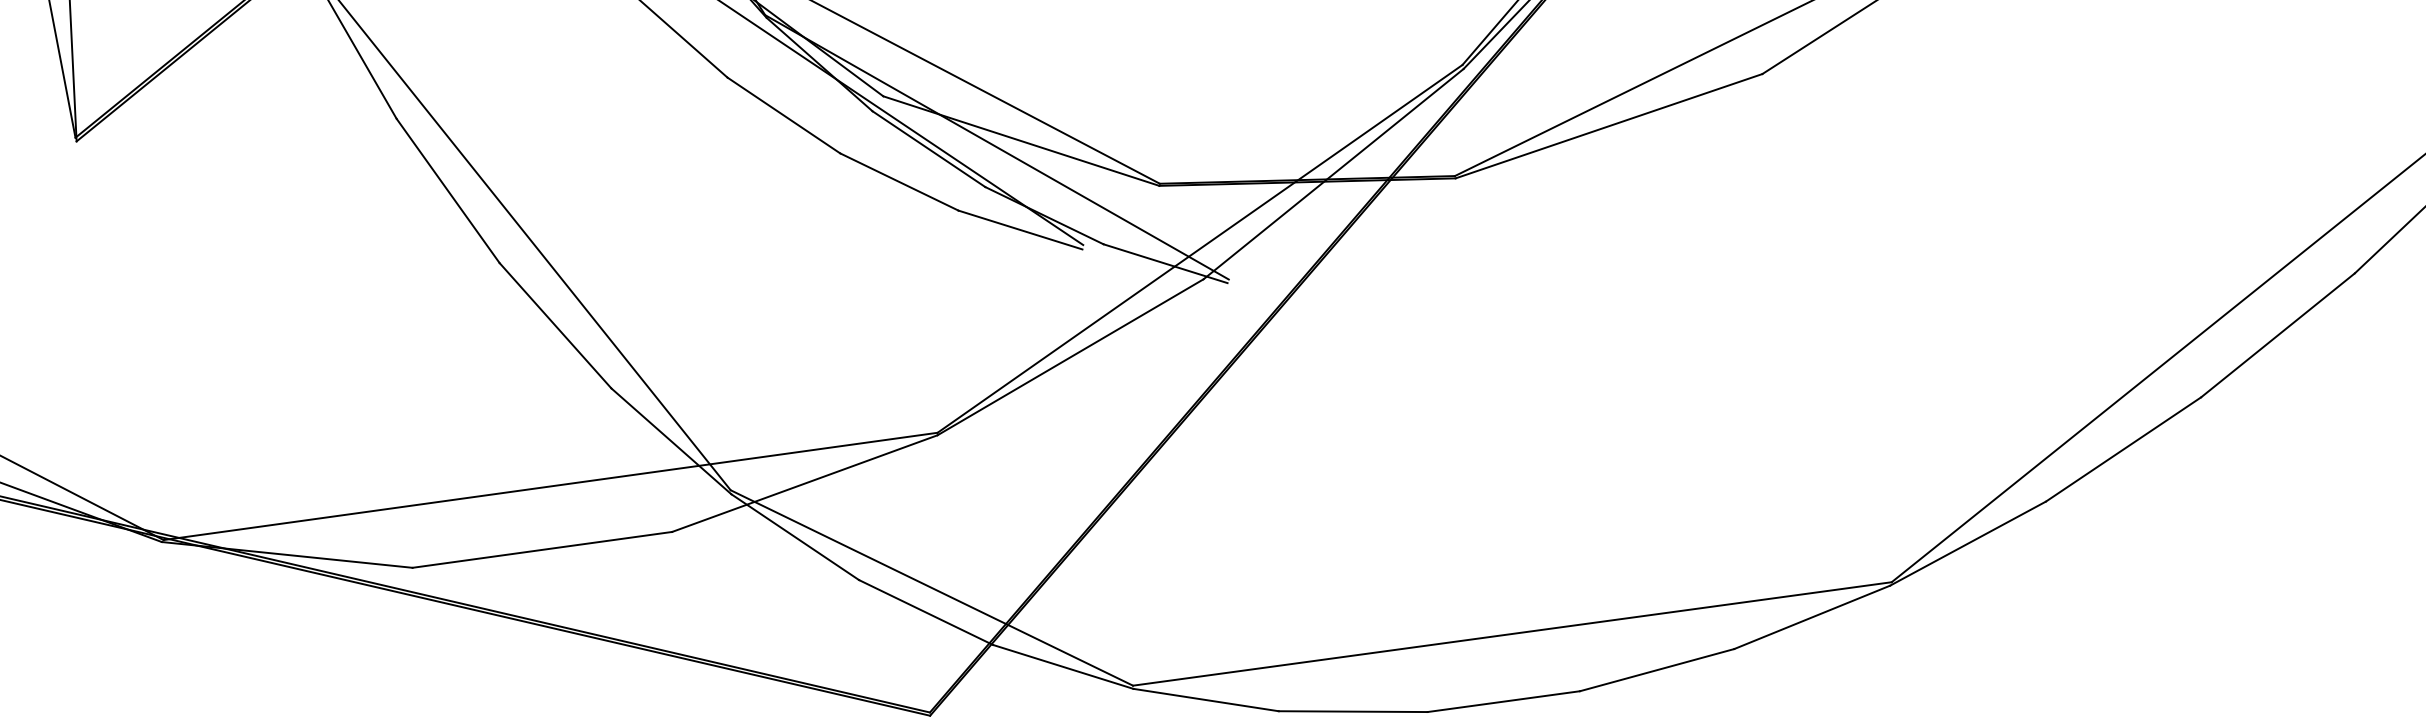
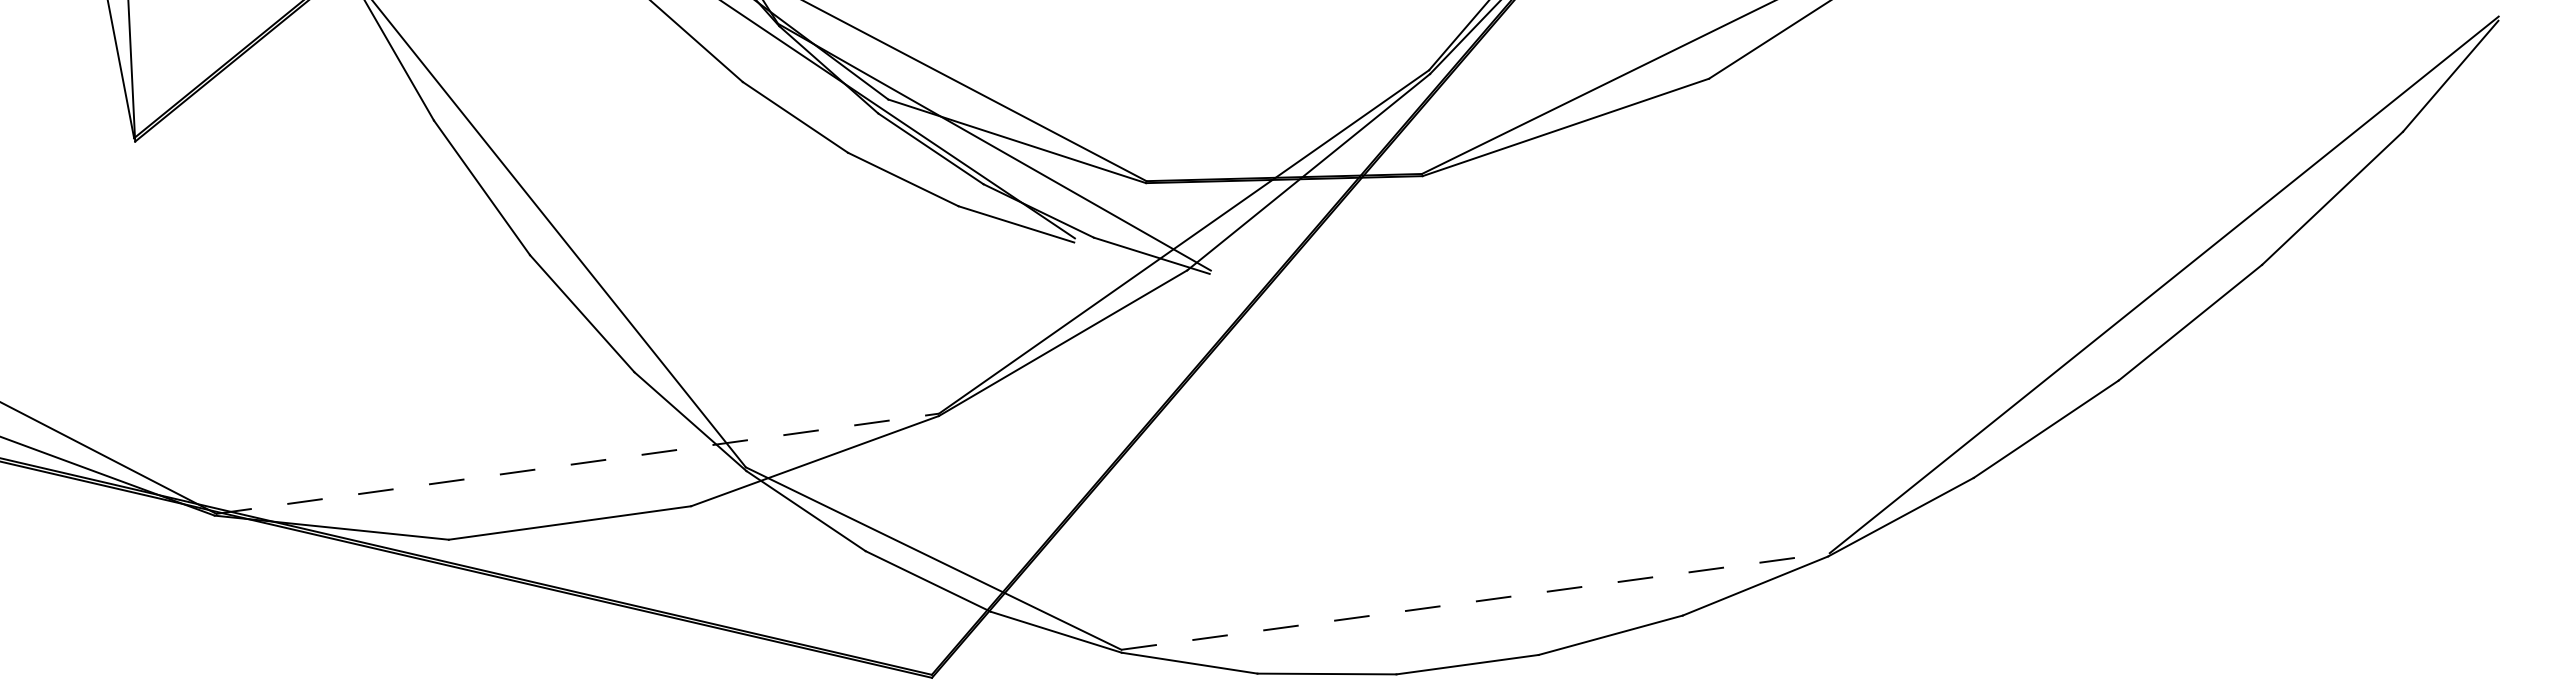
line: (550, 486) -> (577, 463), solid -> dashed
line: (1513, 633) -> (1476, 601), solid -> dashed

